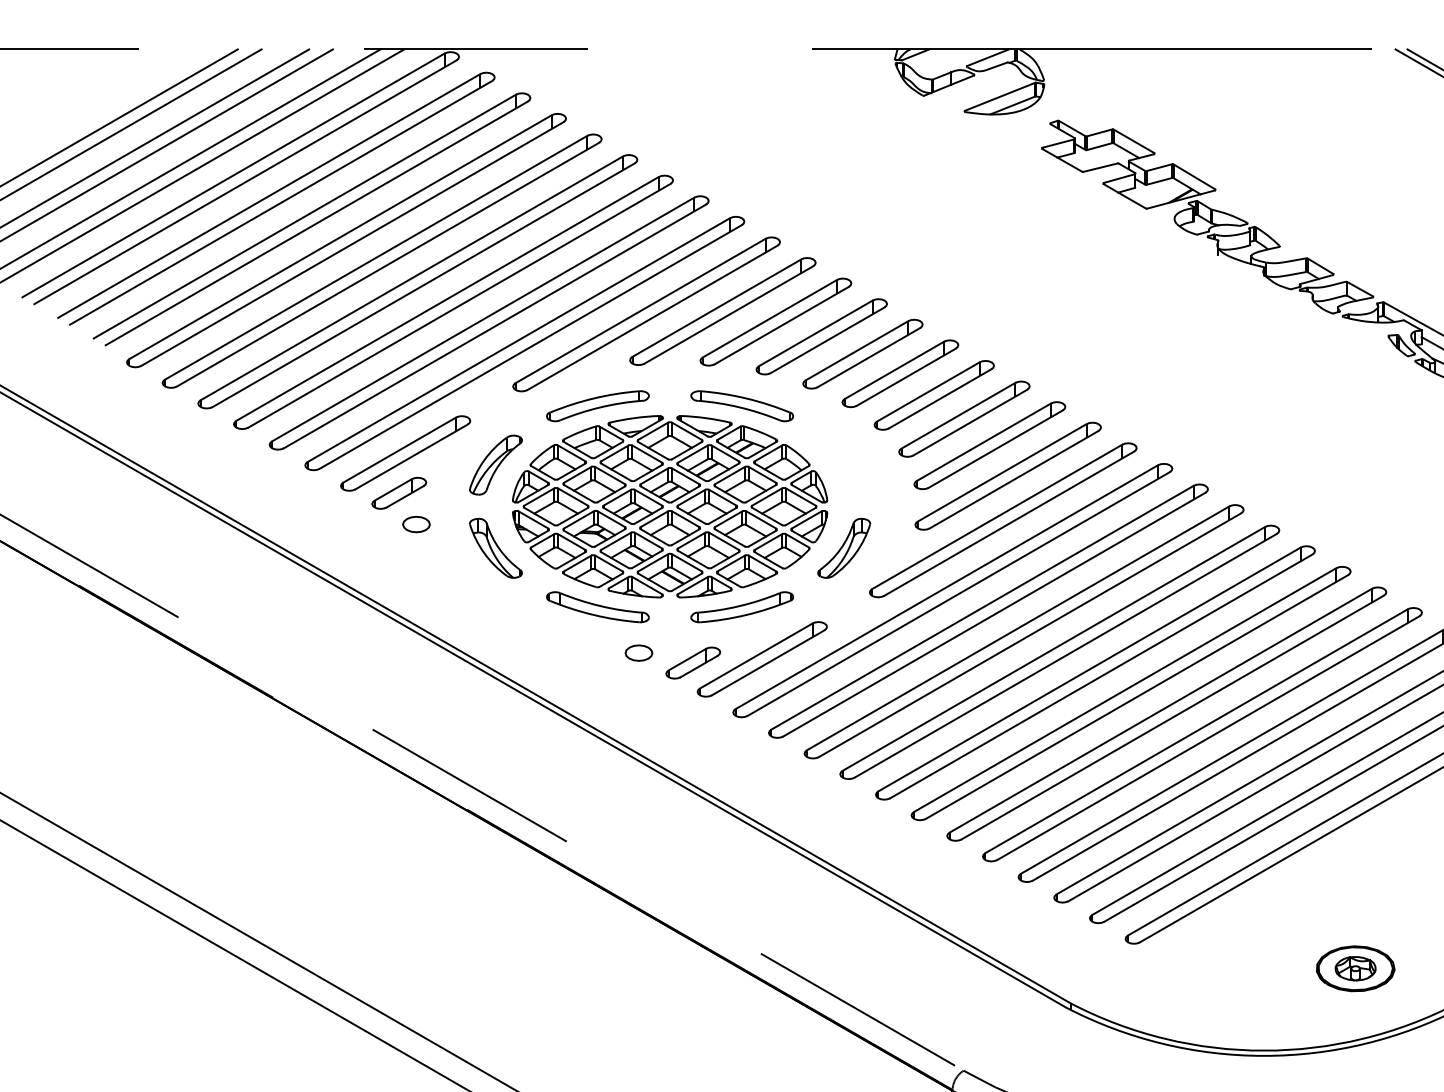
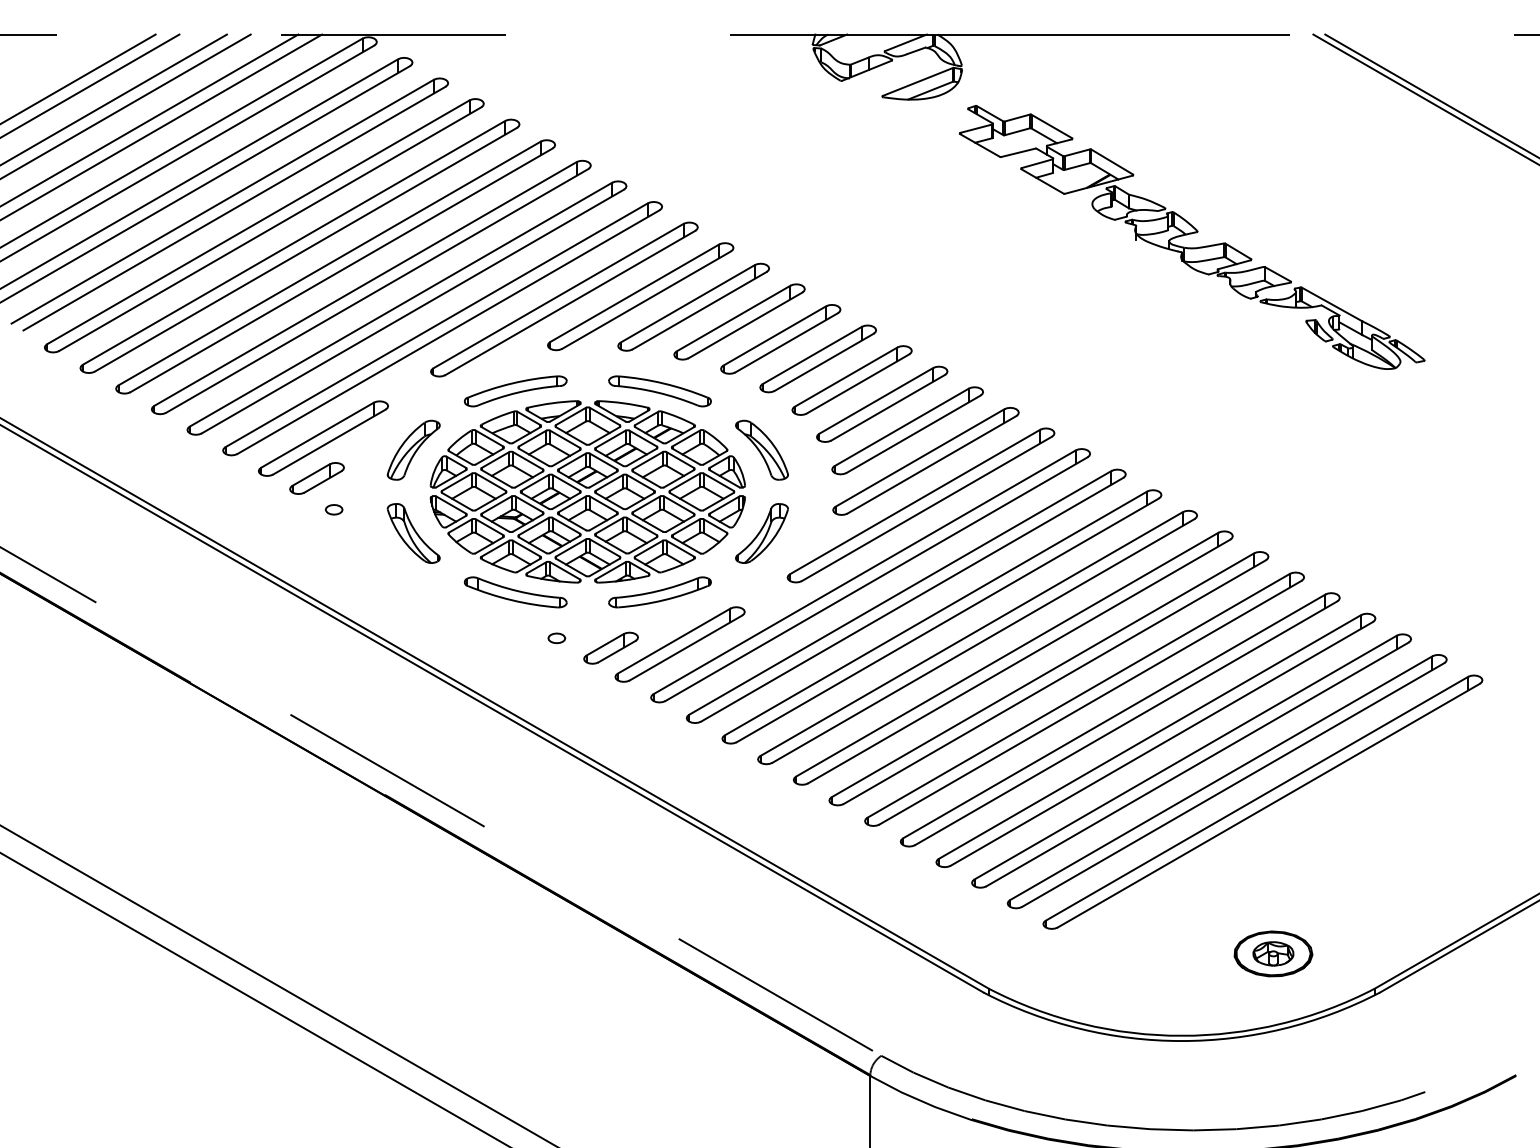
part: (843, 464) -> (761, 449), added
part: (415, 524) -> (333, 509), size x0.62
part: (638, 653) -> (556, 638), size x0.62

